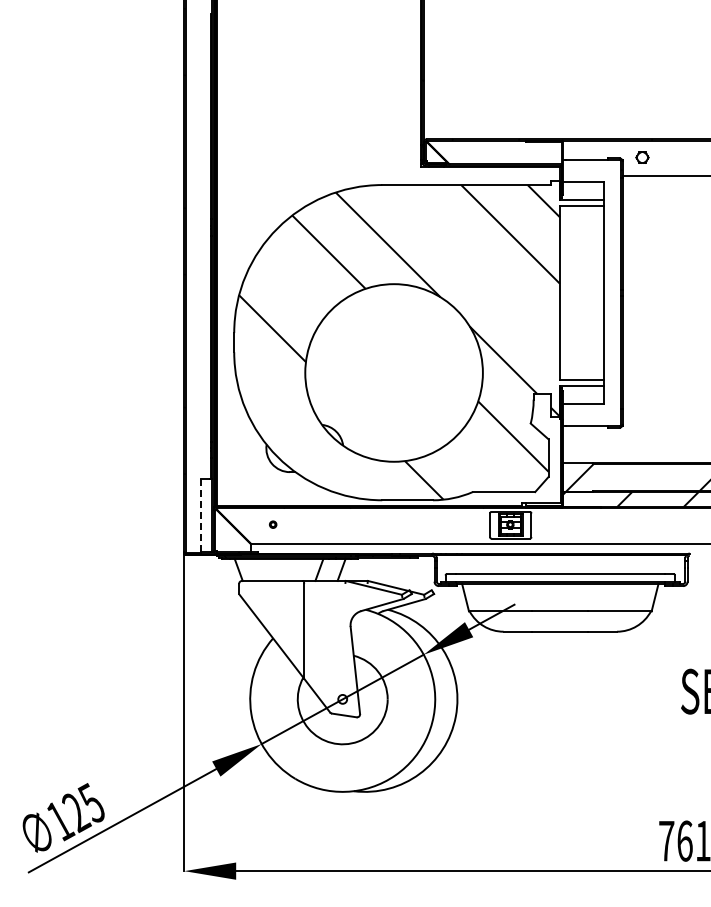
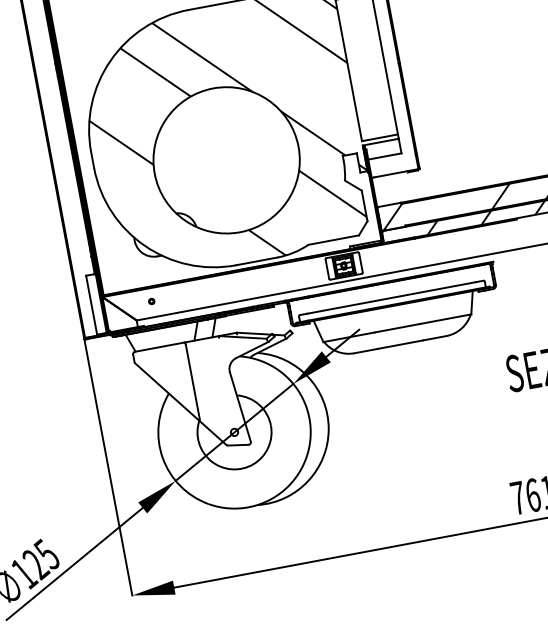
line: (200, 516) -> (91, 305), dashed -> solid

